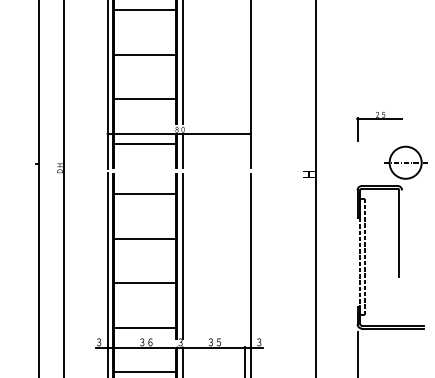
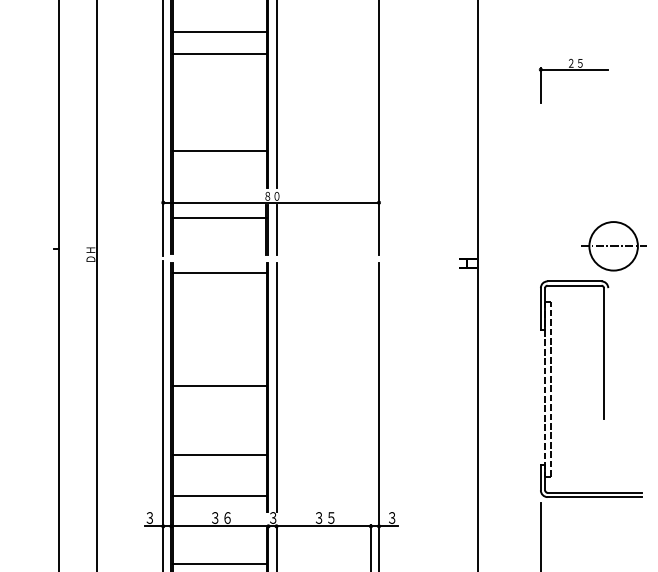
line: (145, 10) -> (220, 53), moved
line: (145, 54) -> (220, 31), moved
part: (379, 119) -> (574, 70), moved
line: (145, 194) -> (220, 273), moved
line: (145, 238) -> (220, 385), moved
line: (145, 283) -> (220, 454), moved

